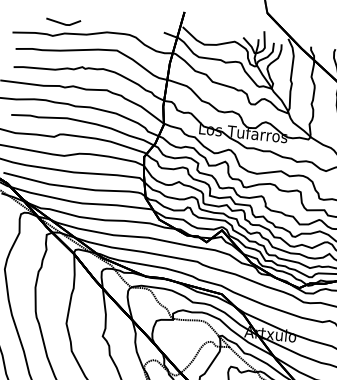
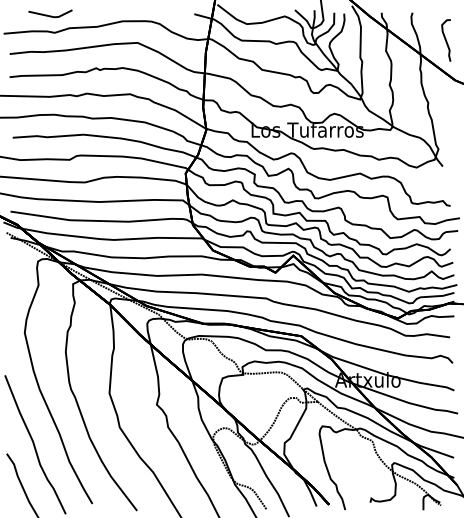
line: (63, 23) -> (50, 15), moved

